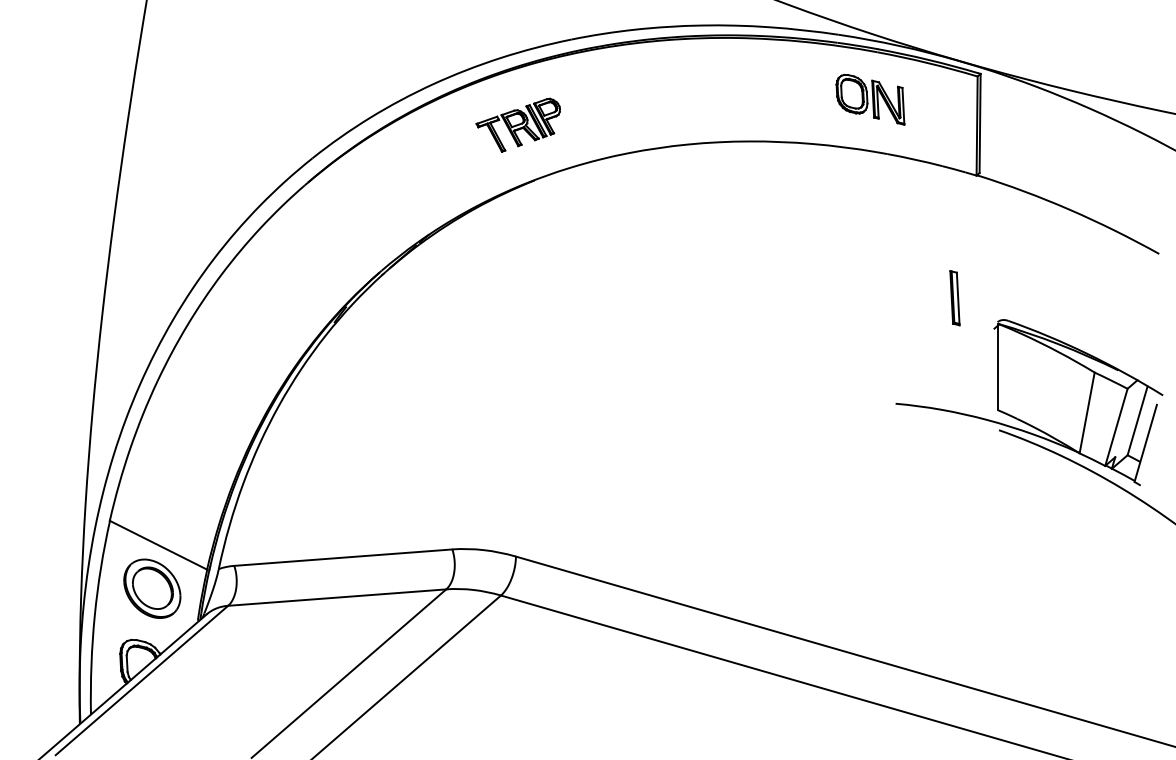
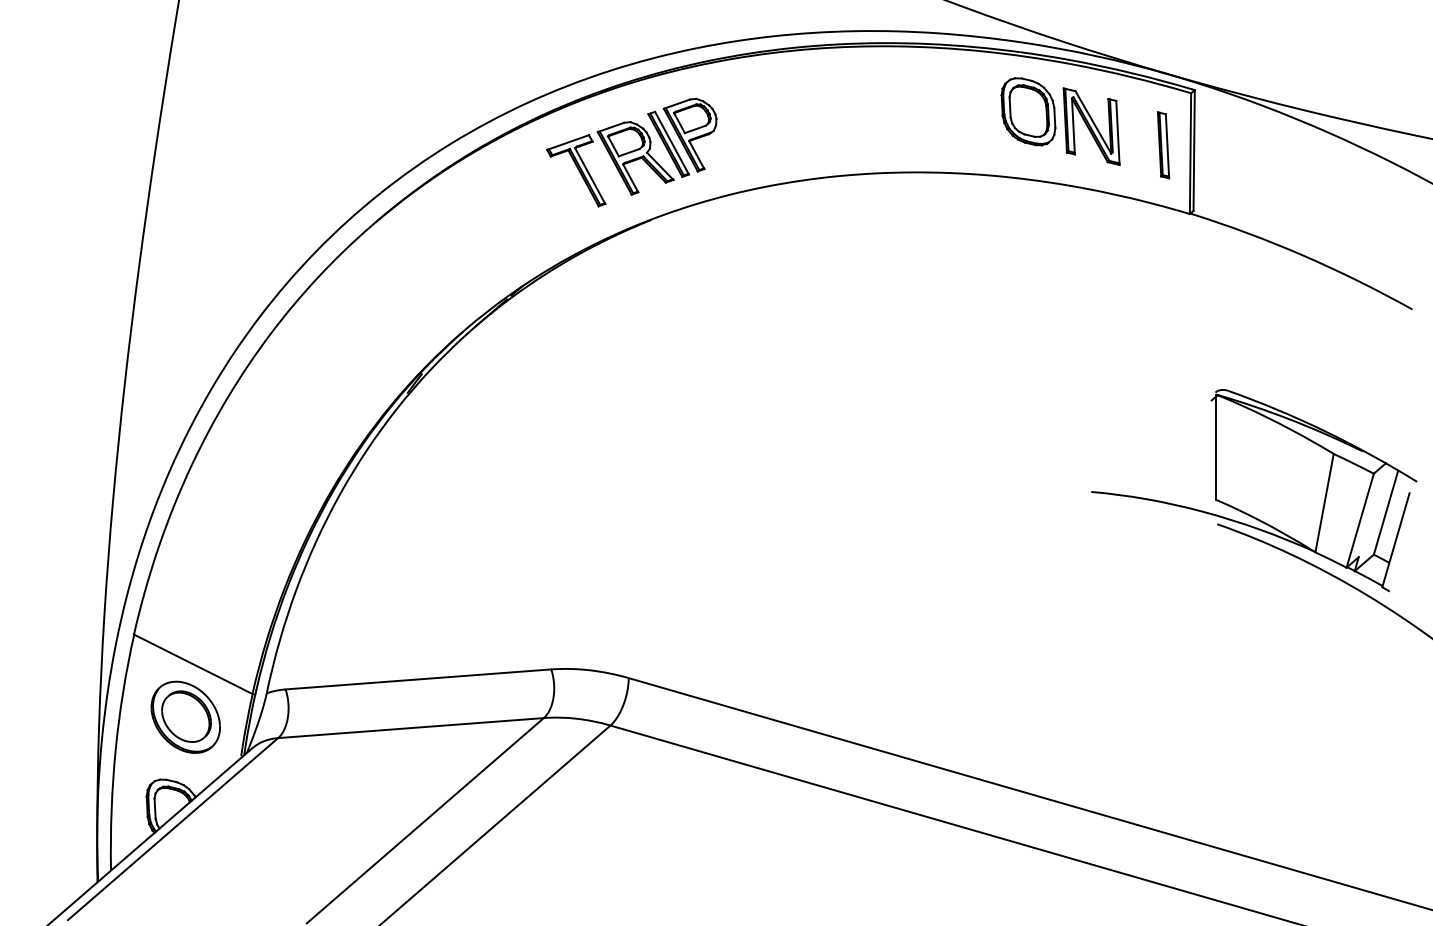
part: (870, 99) -> (1060, 121), size x1.43
part: (517, 125) -> (630, 152), size x1.67
part: (954, 298) -> (1162, 145), moved

